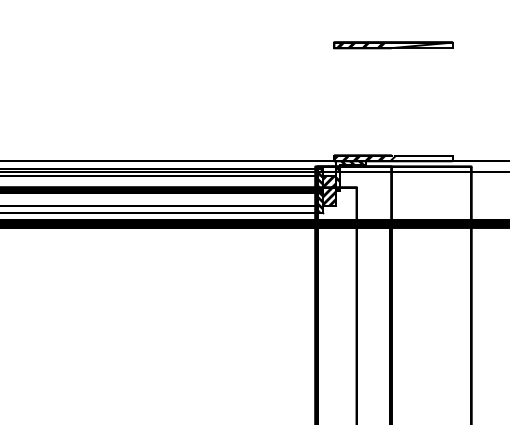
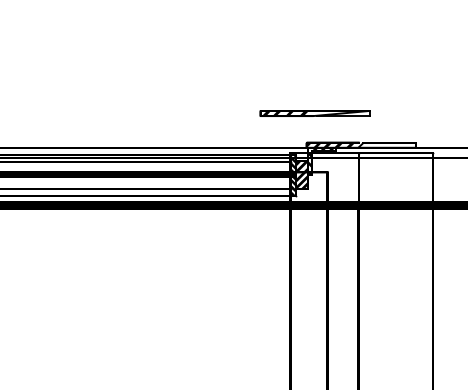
part: (392, 45) -> (314, 113), moved

